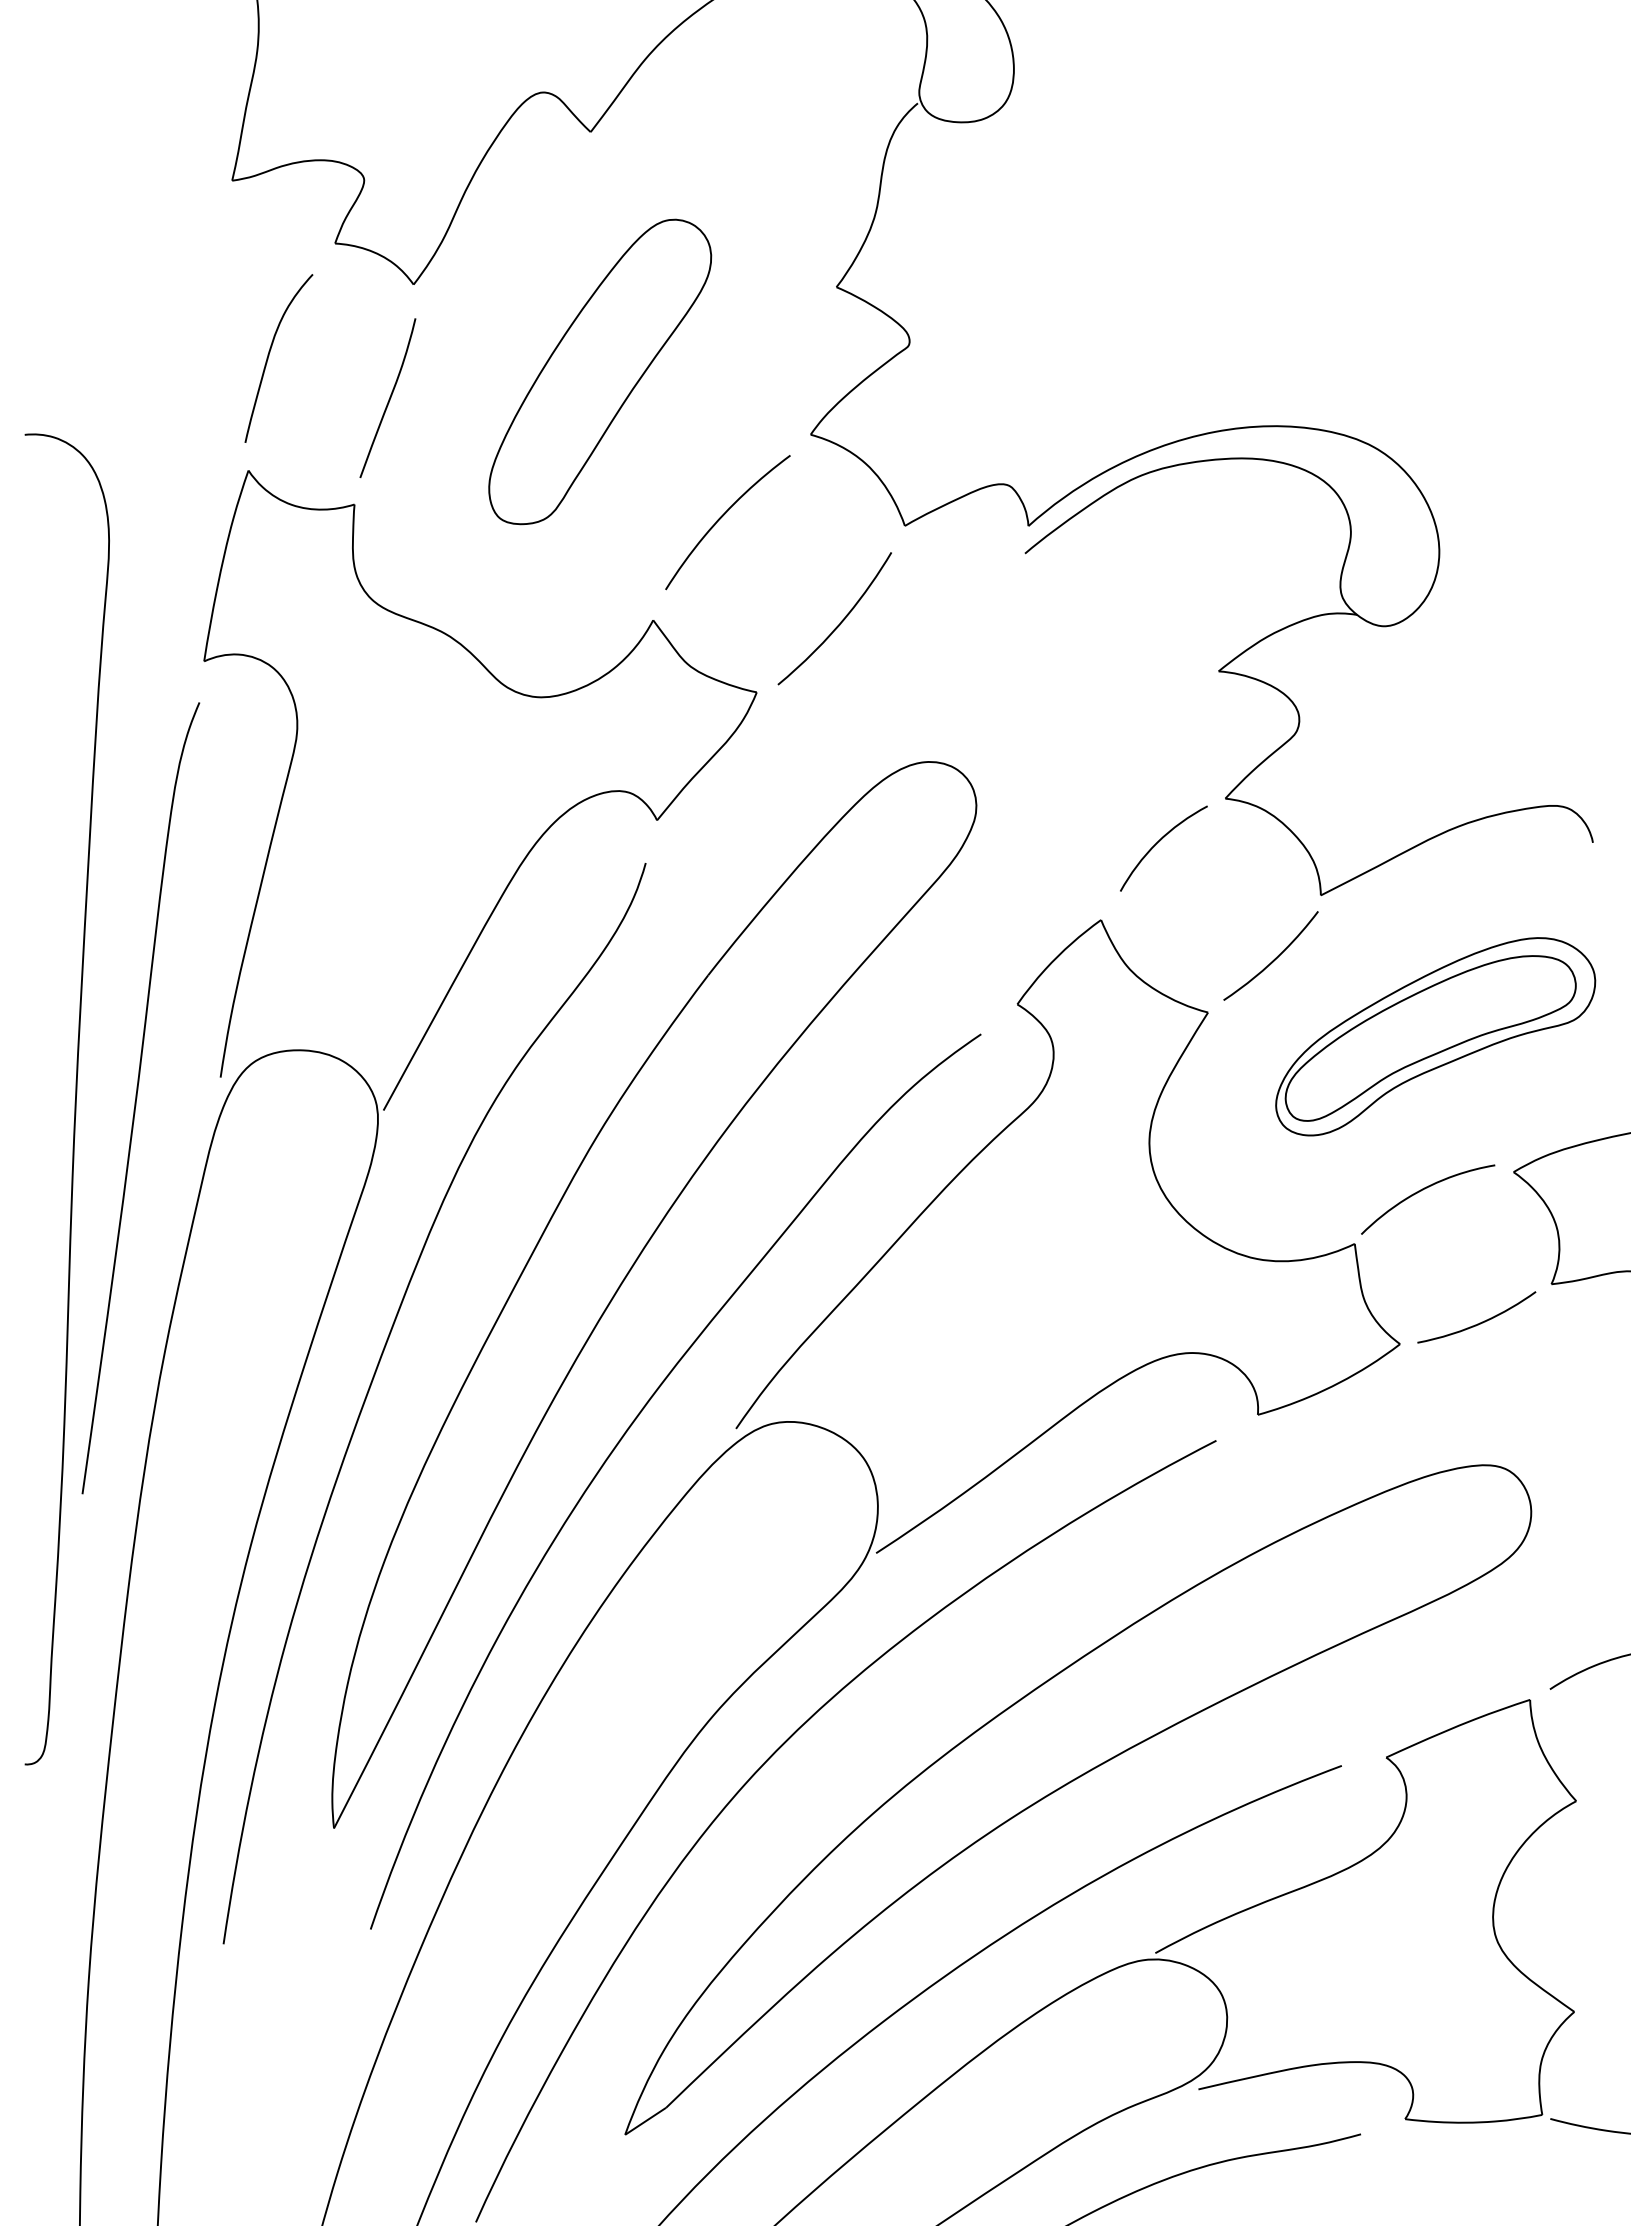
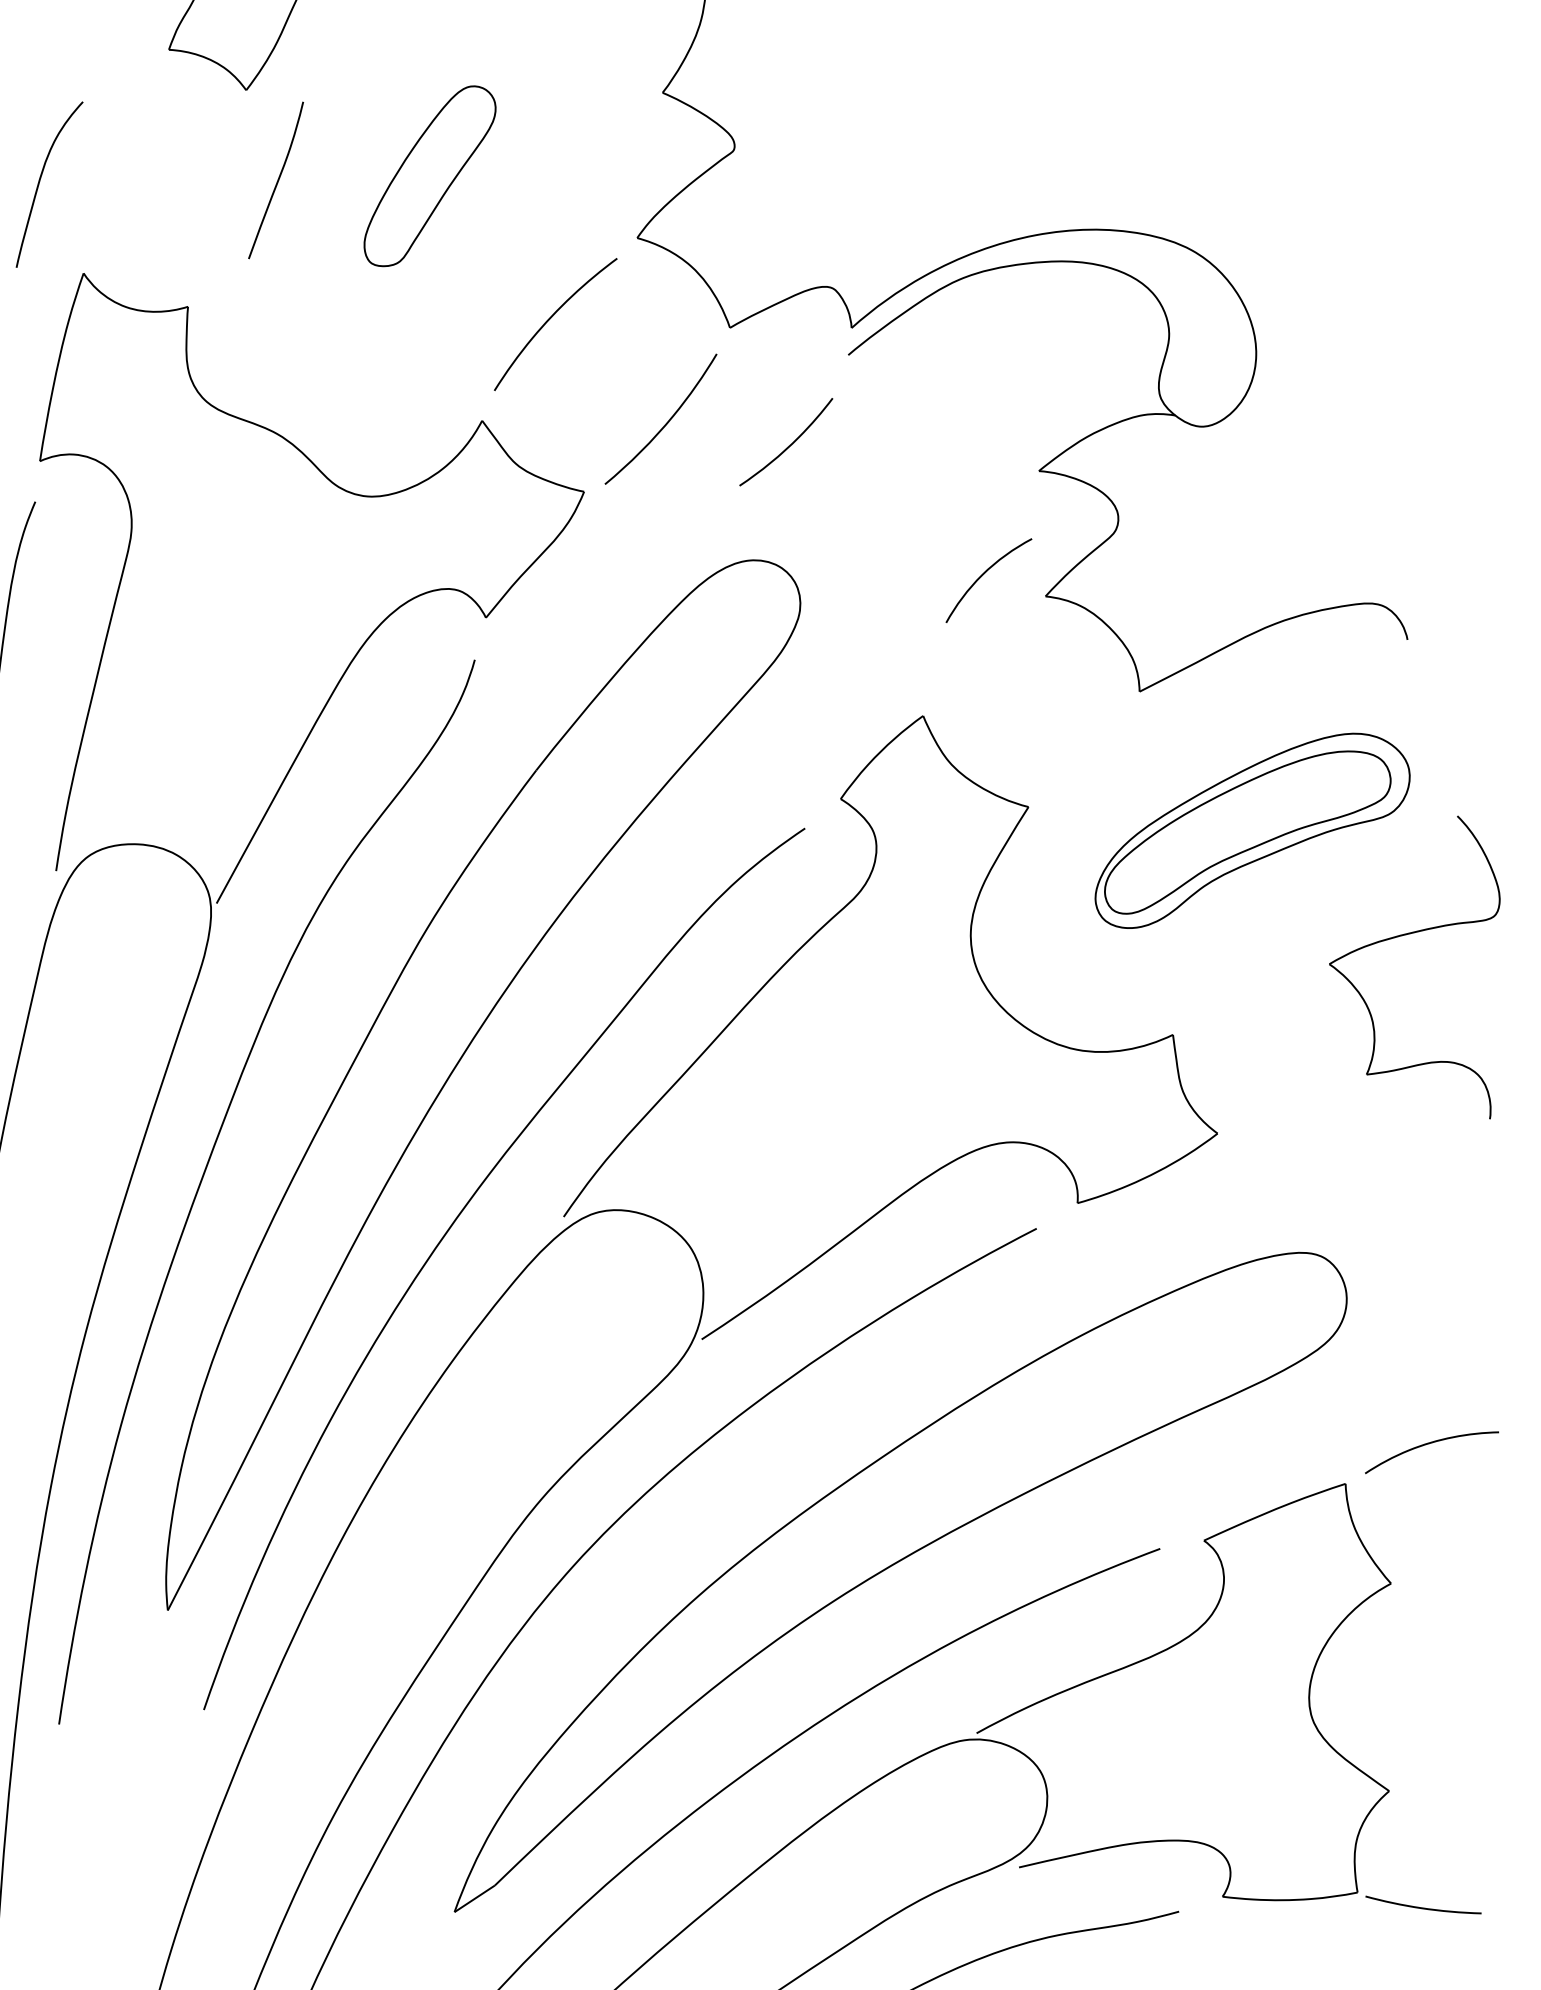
curve: (269, 356) -> (40, 182), moved
part: (600, 371) -> (430, 175), size x0.6
curve: (389, 397) -> (277, 179), moved
curve: (1160, 841) -> (985, 573), moved
curve: (1274, 958) -> (789, 444), moved
curve: (1423, 1190) -> (1240, 982), removed
curve: (1479, 1322) -> (1295, 1112), removed

